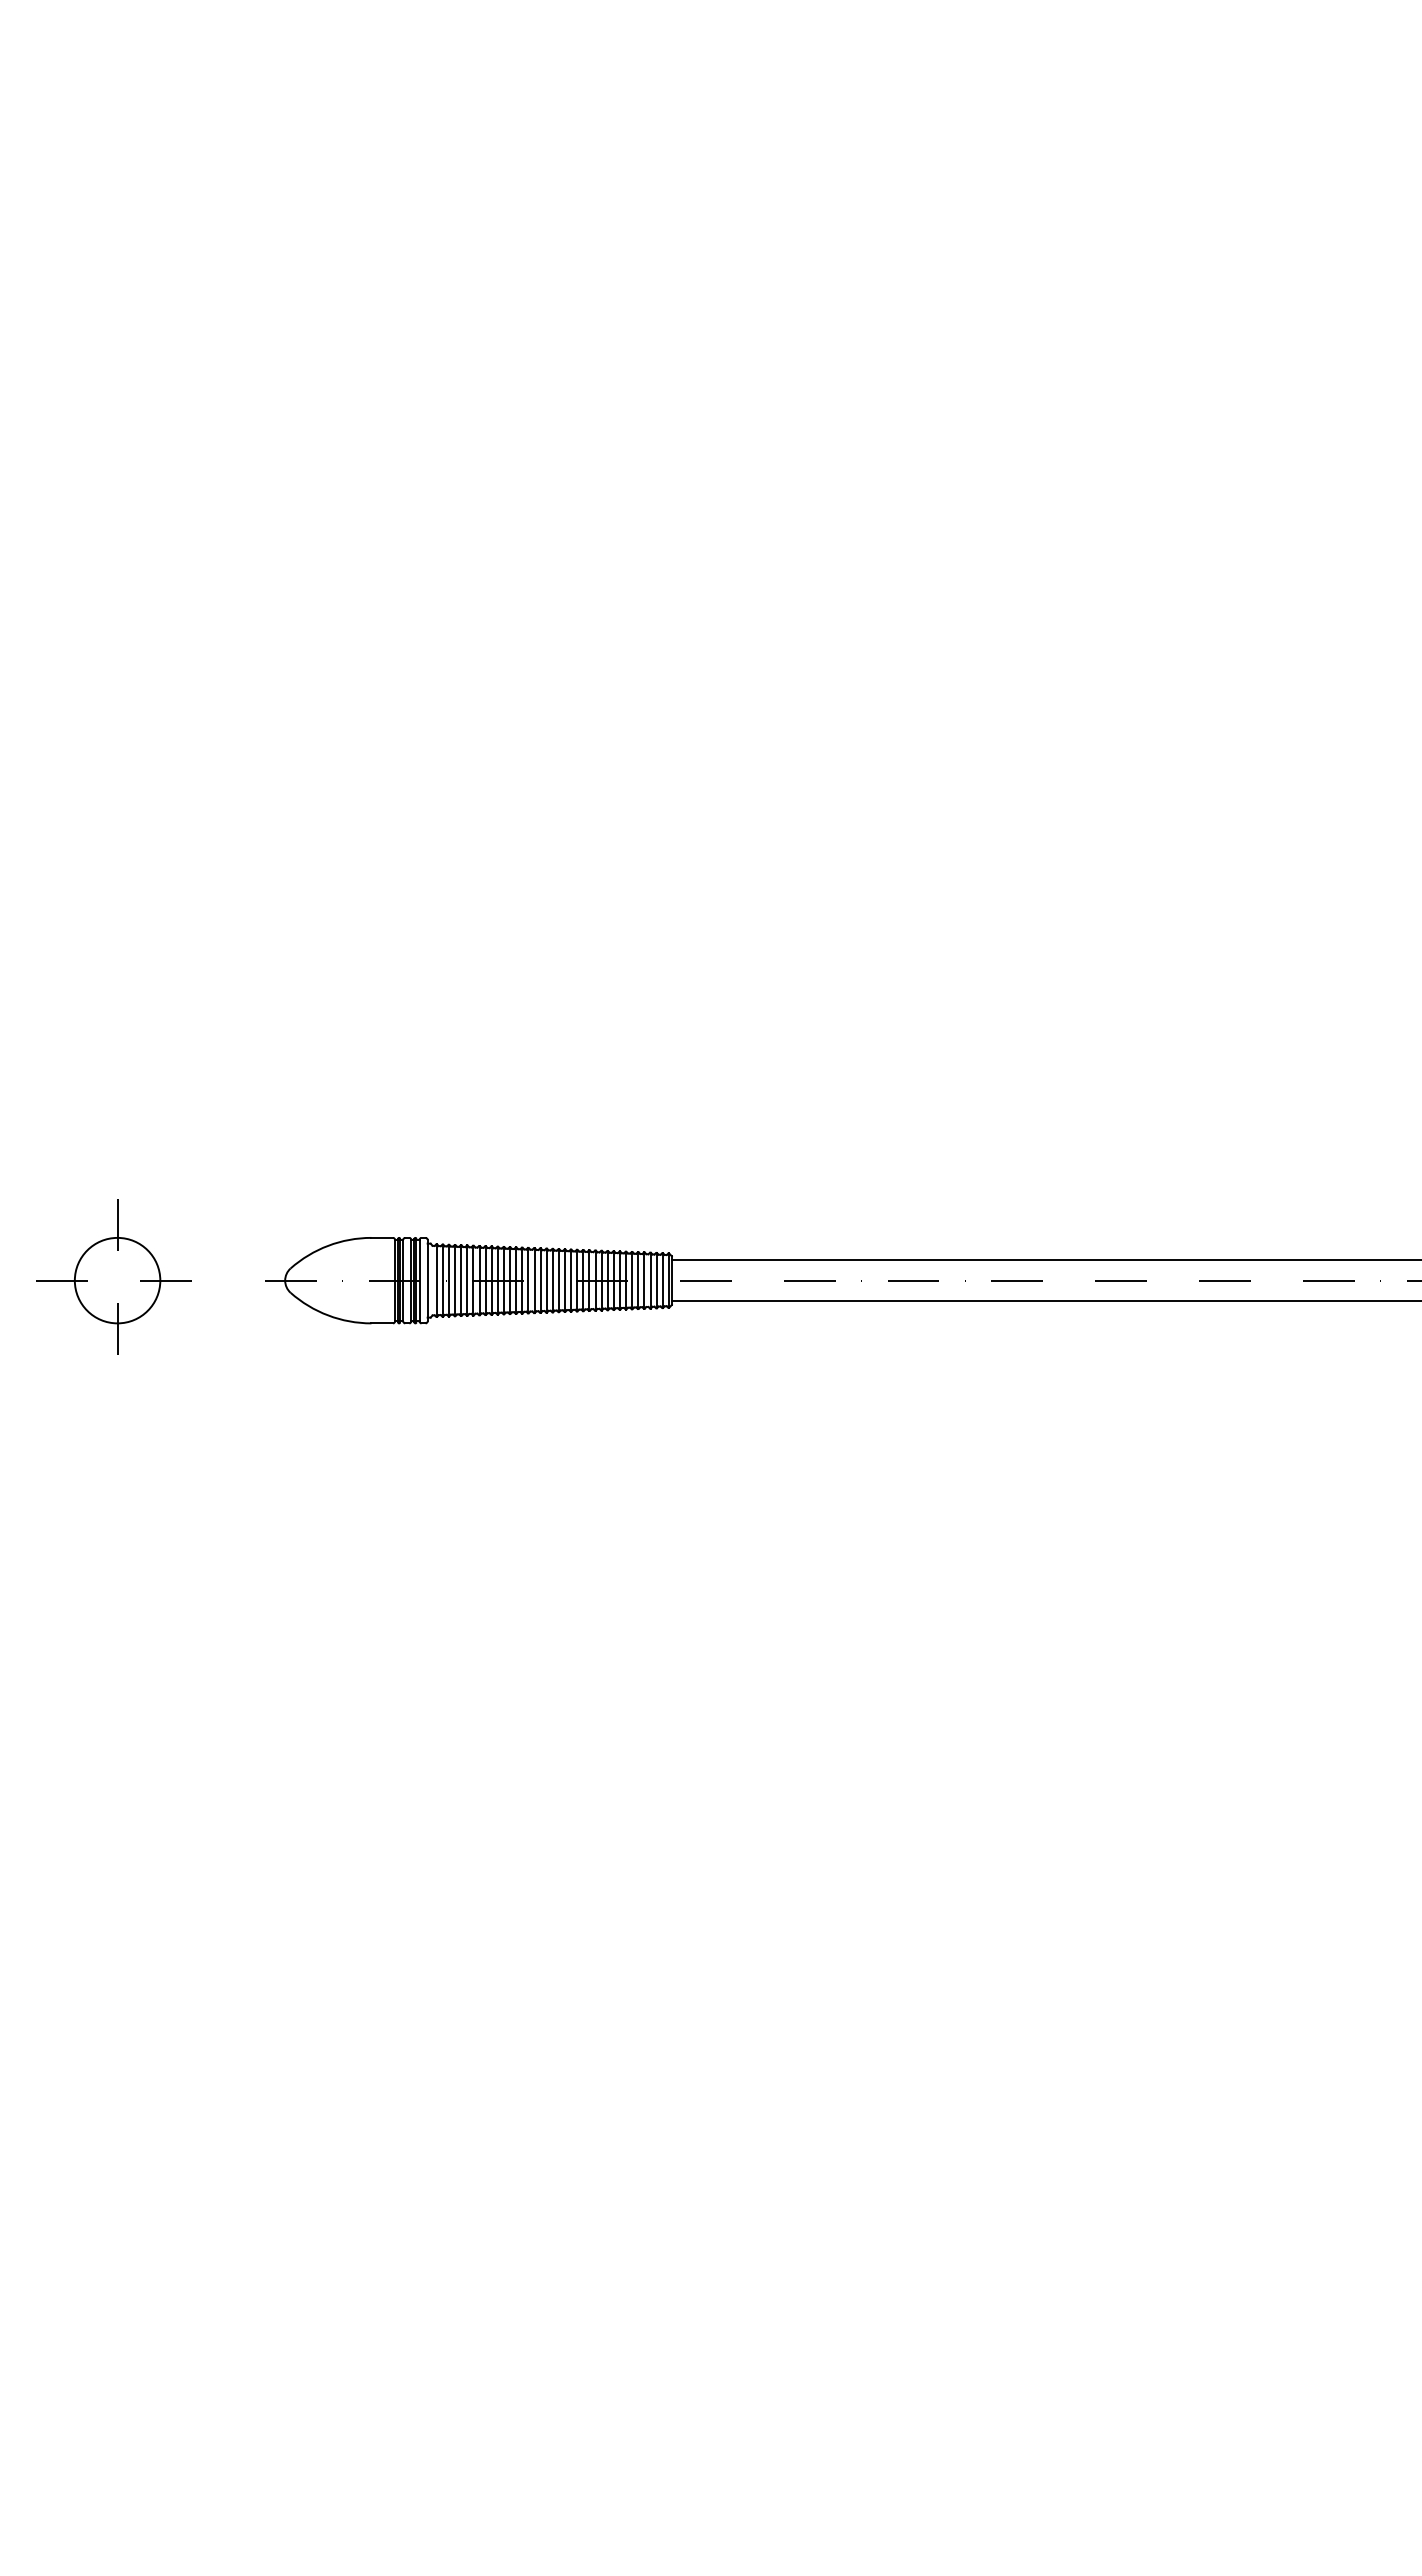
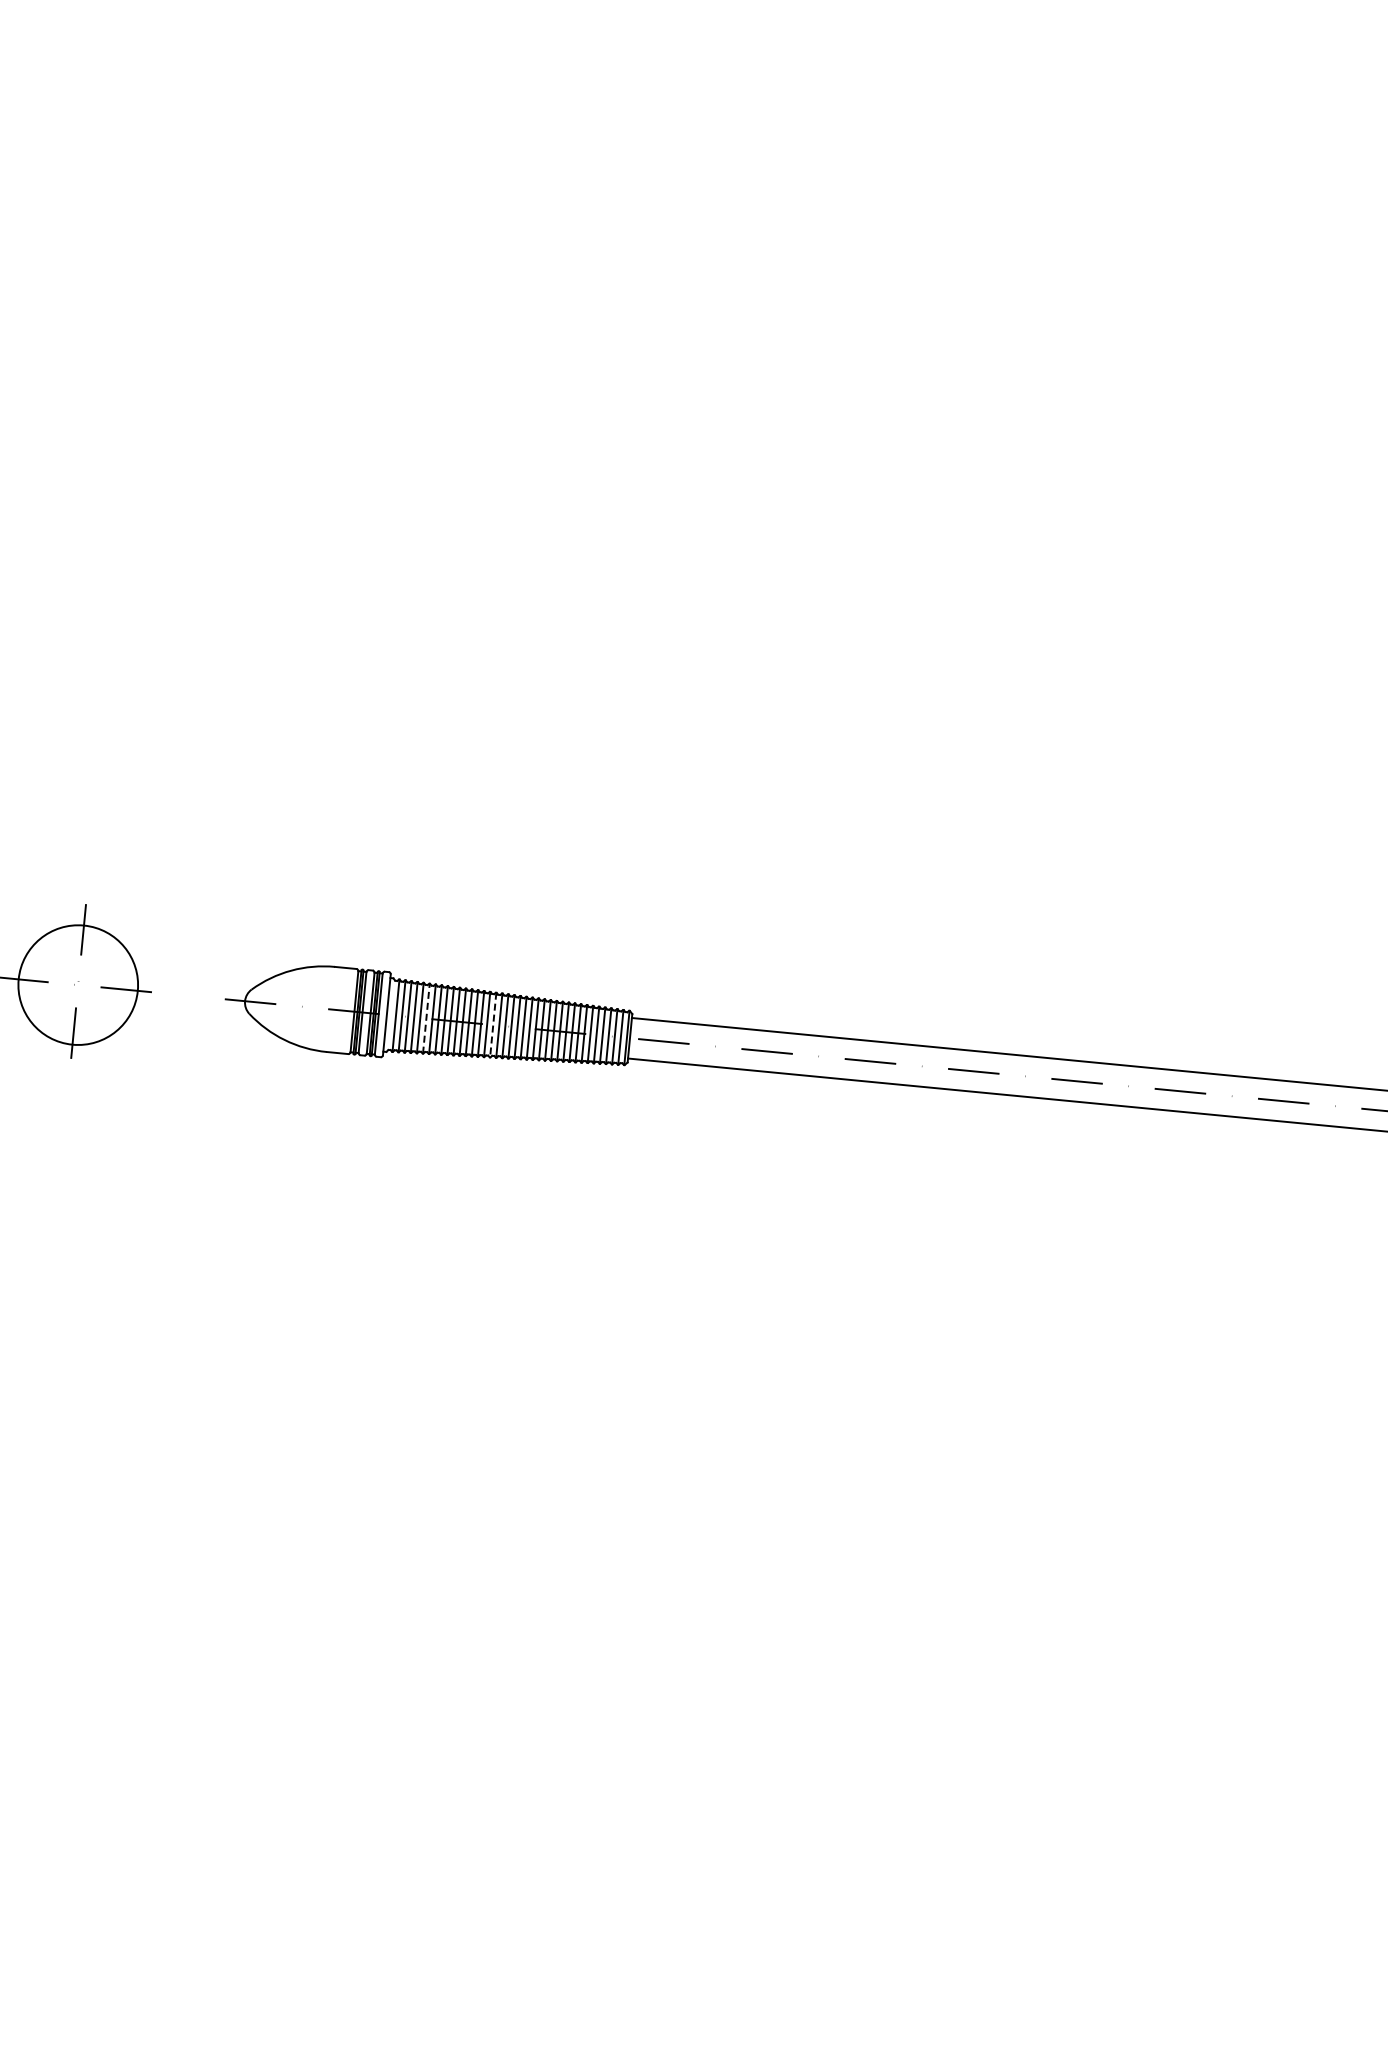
circle: (117, 1280) -> (78, 984), size x1.4
line: (467, 1280) -> (426, 1018), solid -> dashed
line: (534, 1280) -> (493, 1024), solid -> dashed

